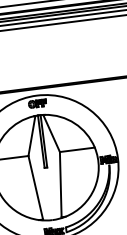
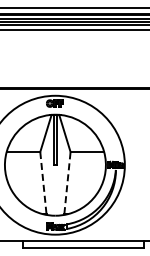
line: (60, 184) -> (67, 182), solid -> dashed
line: (35, 188) -> (43, 183), solid -> dashed

